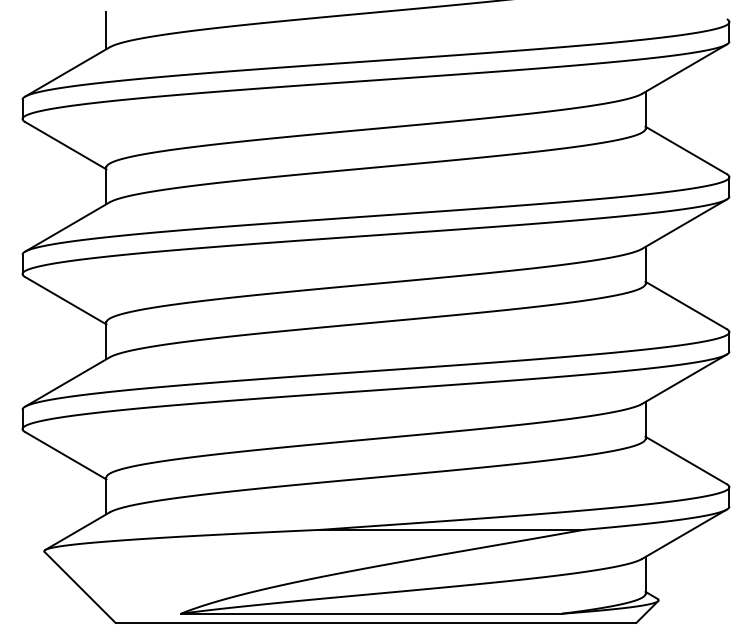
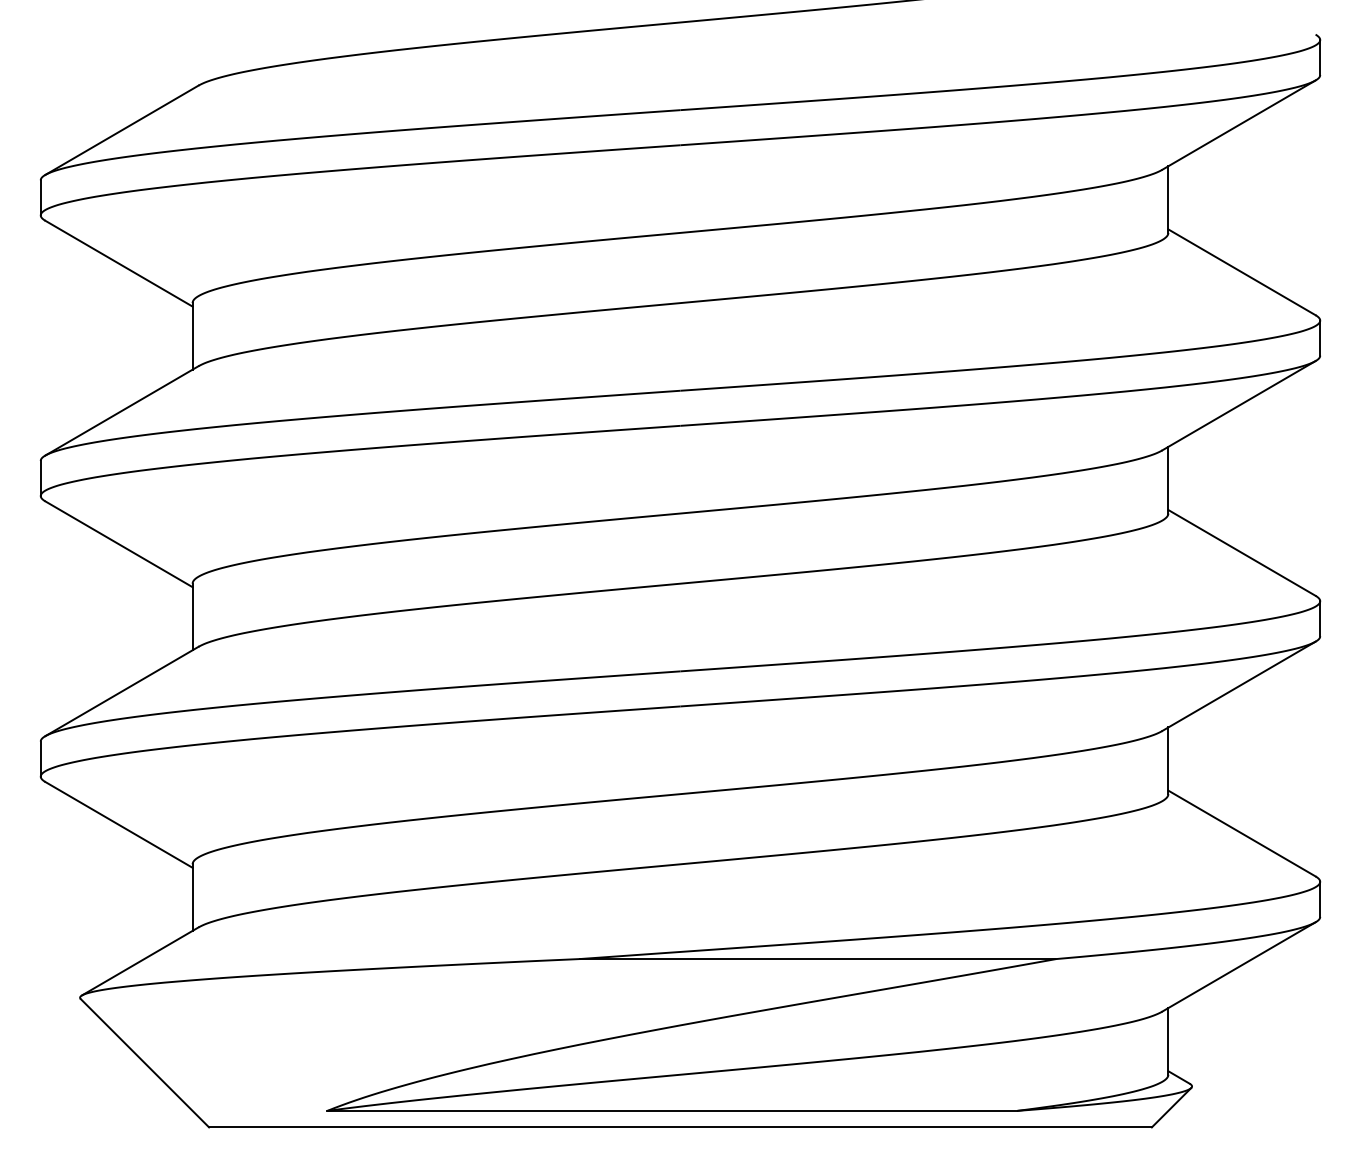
line: (106, 30) -> (192, 55), removed

